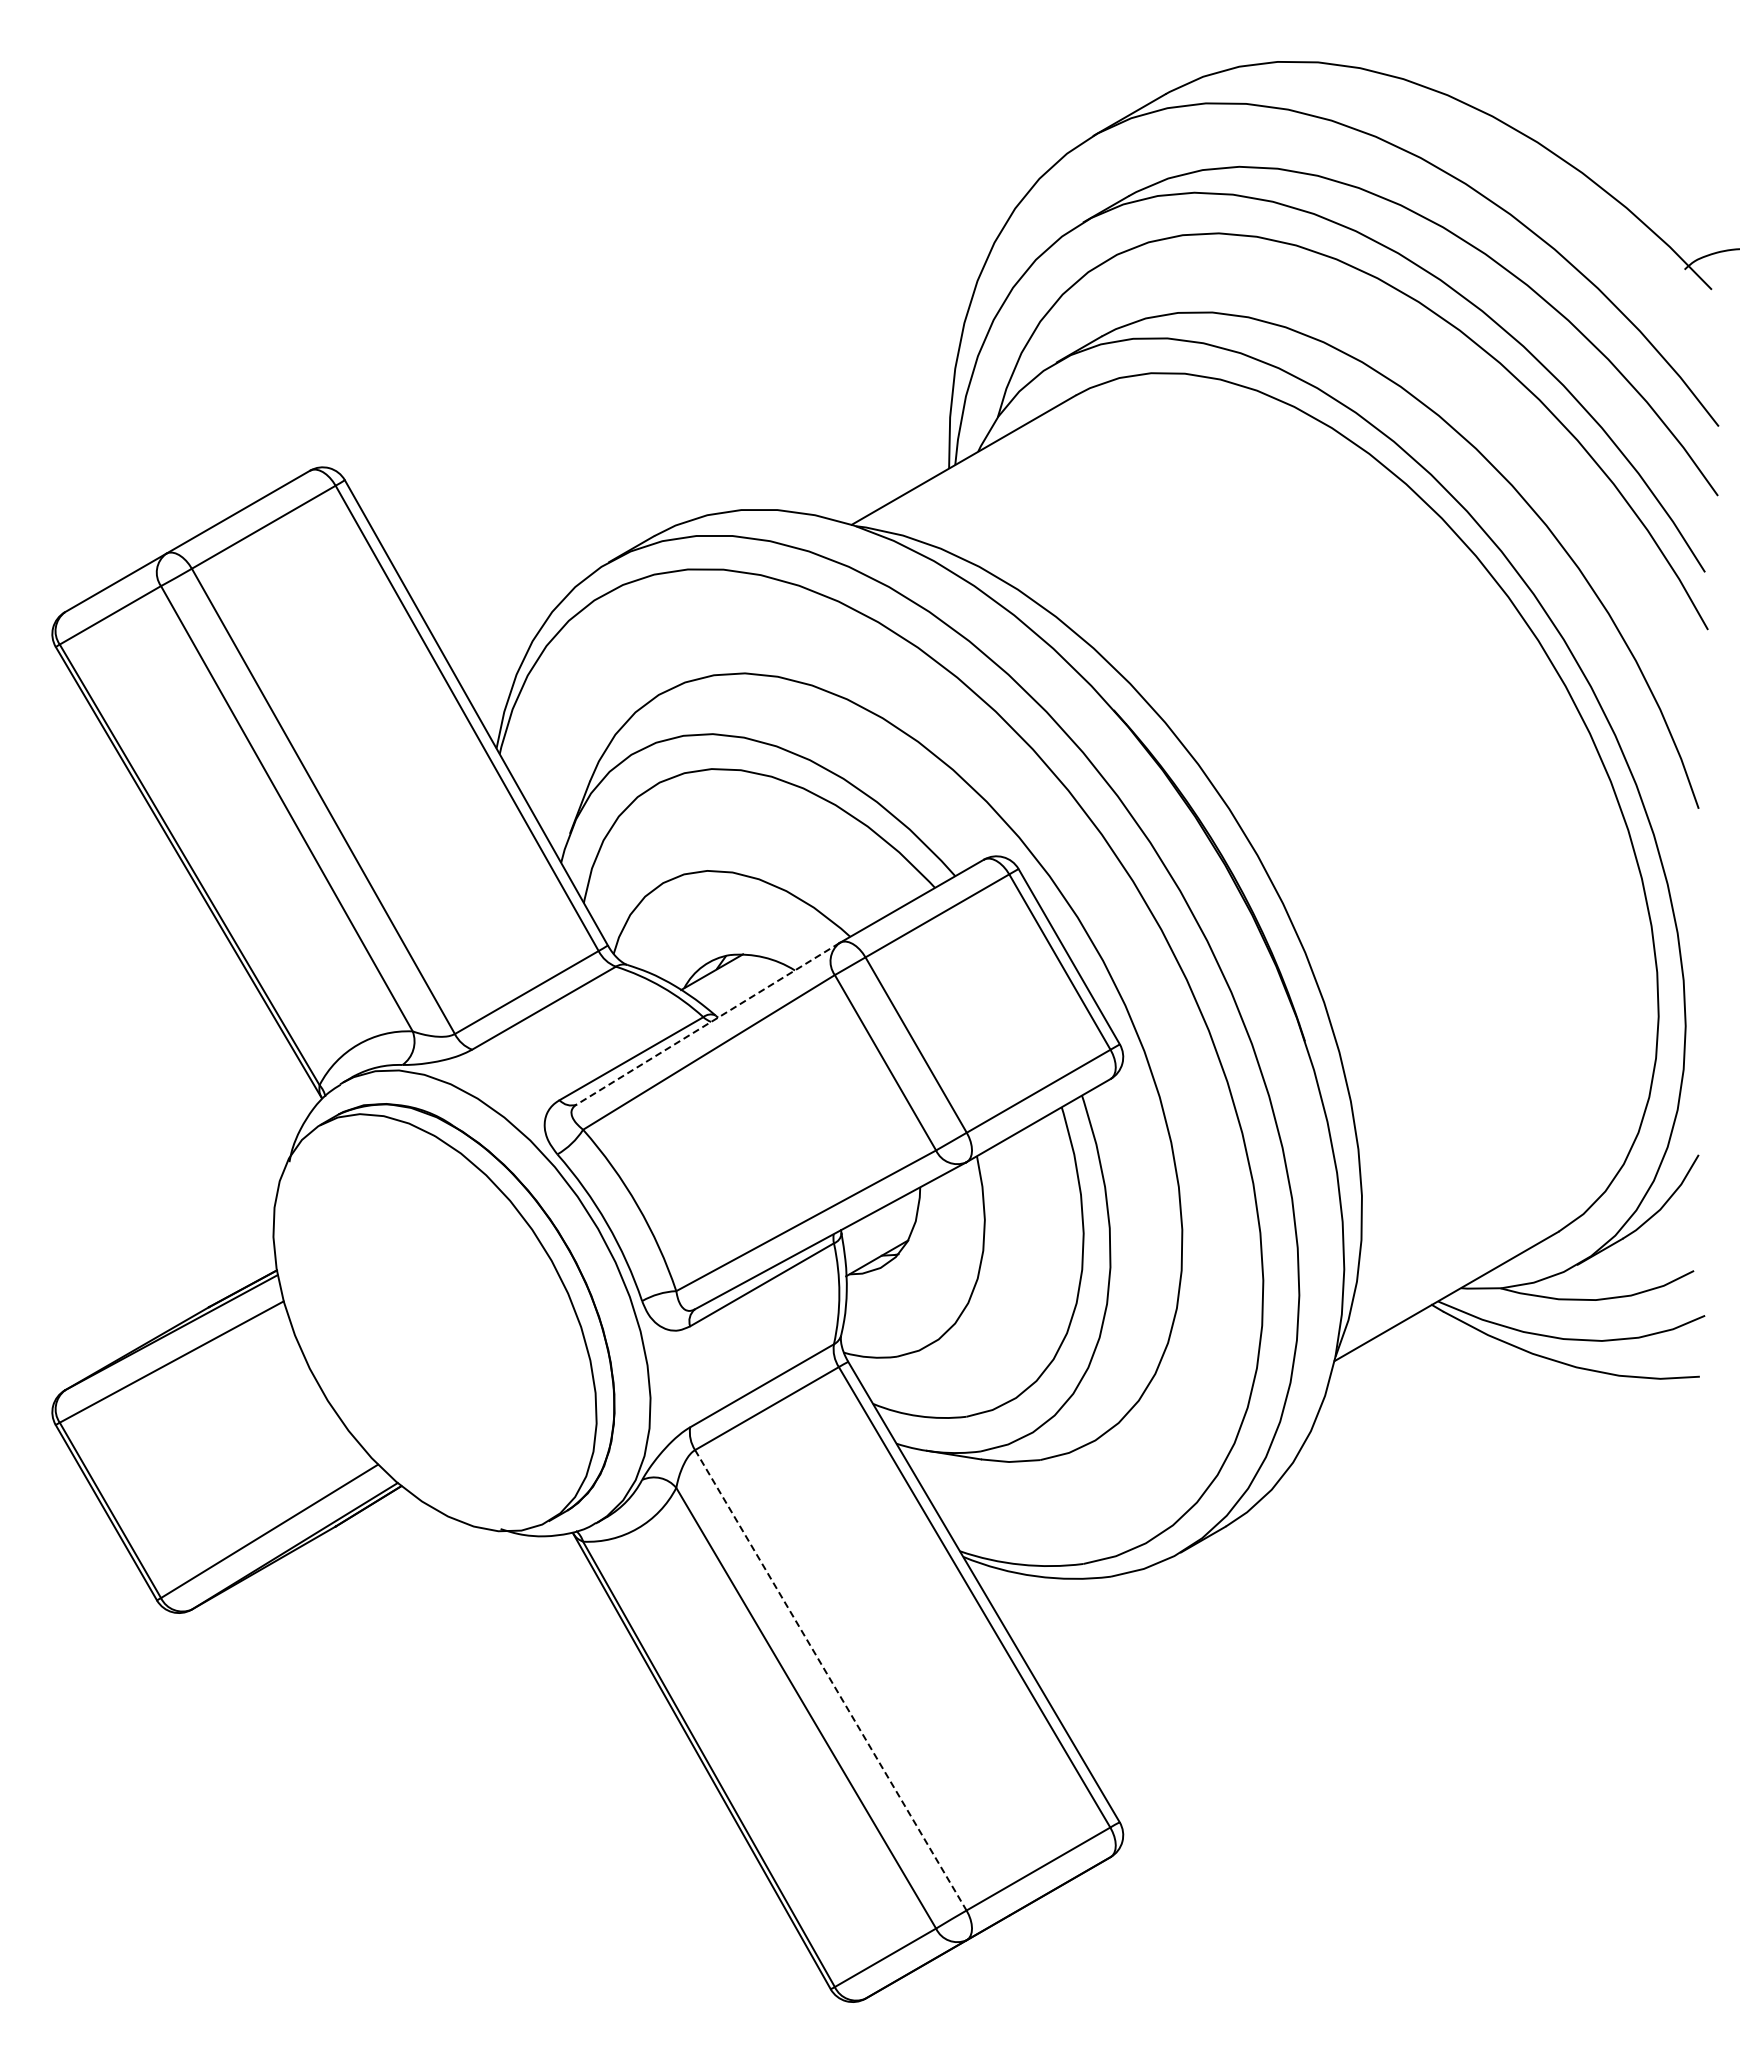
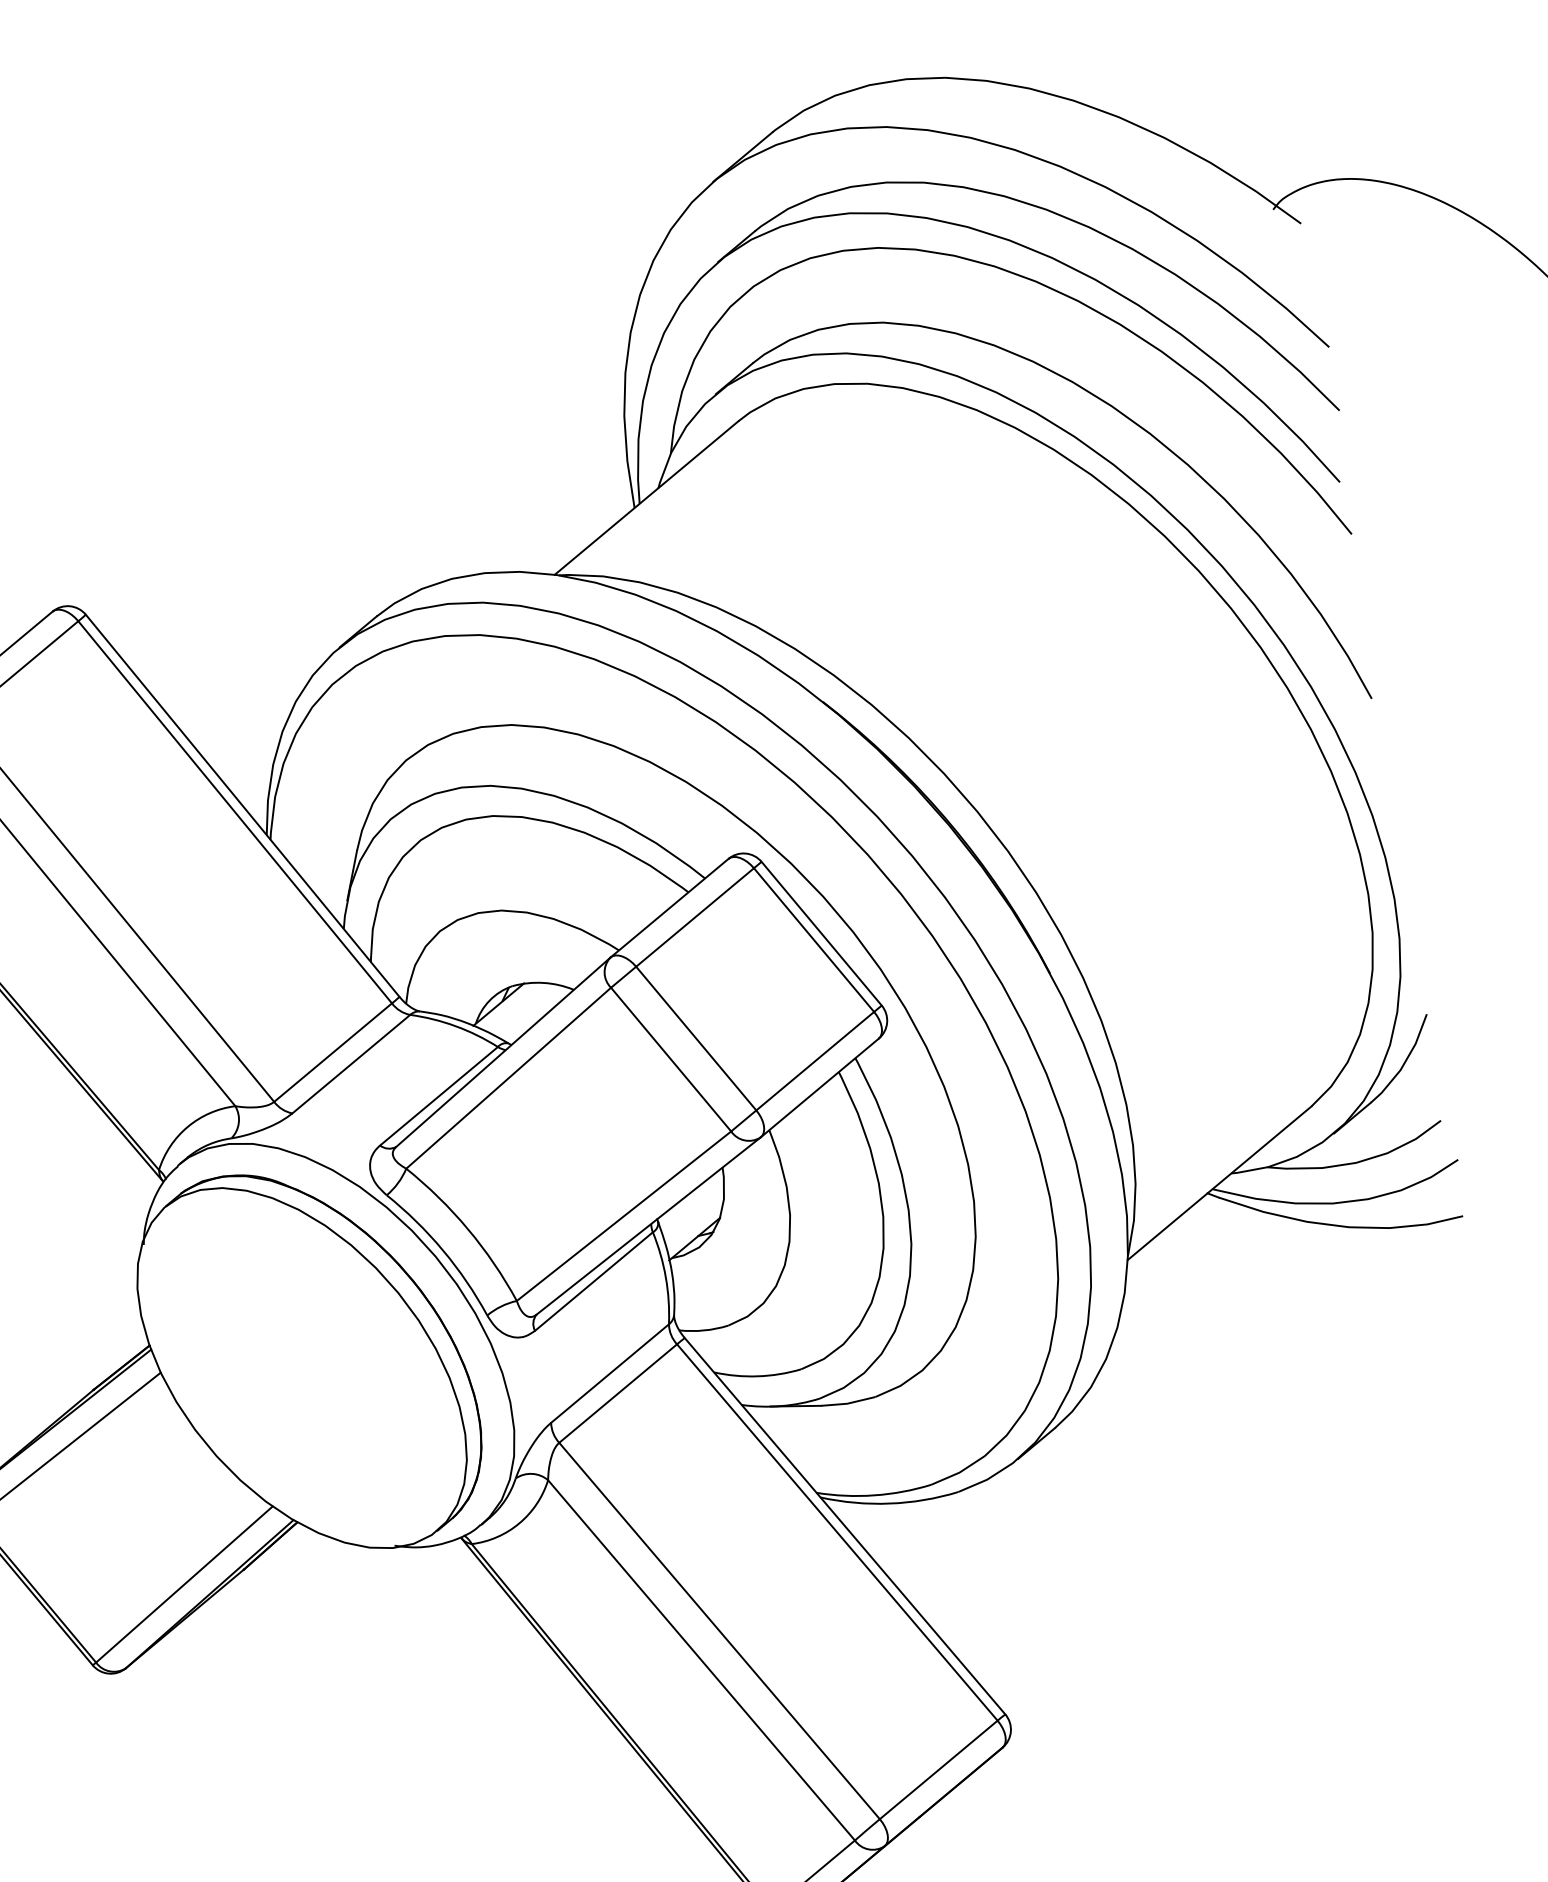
line: (707, 1024) -> (502, 1053), dashed -> solid
line: (831, 1680) -> (720, 1631), dashed -> solid

